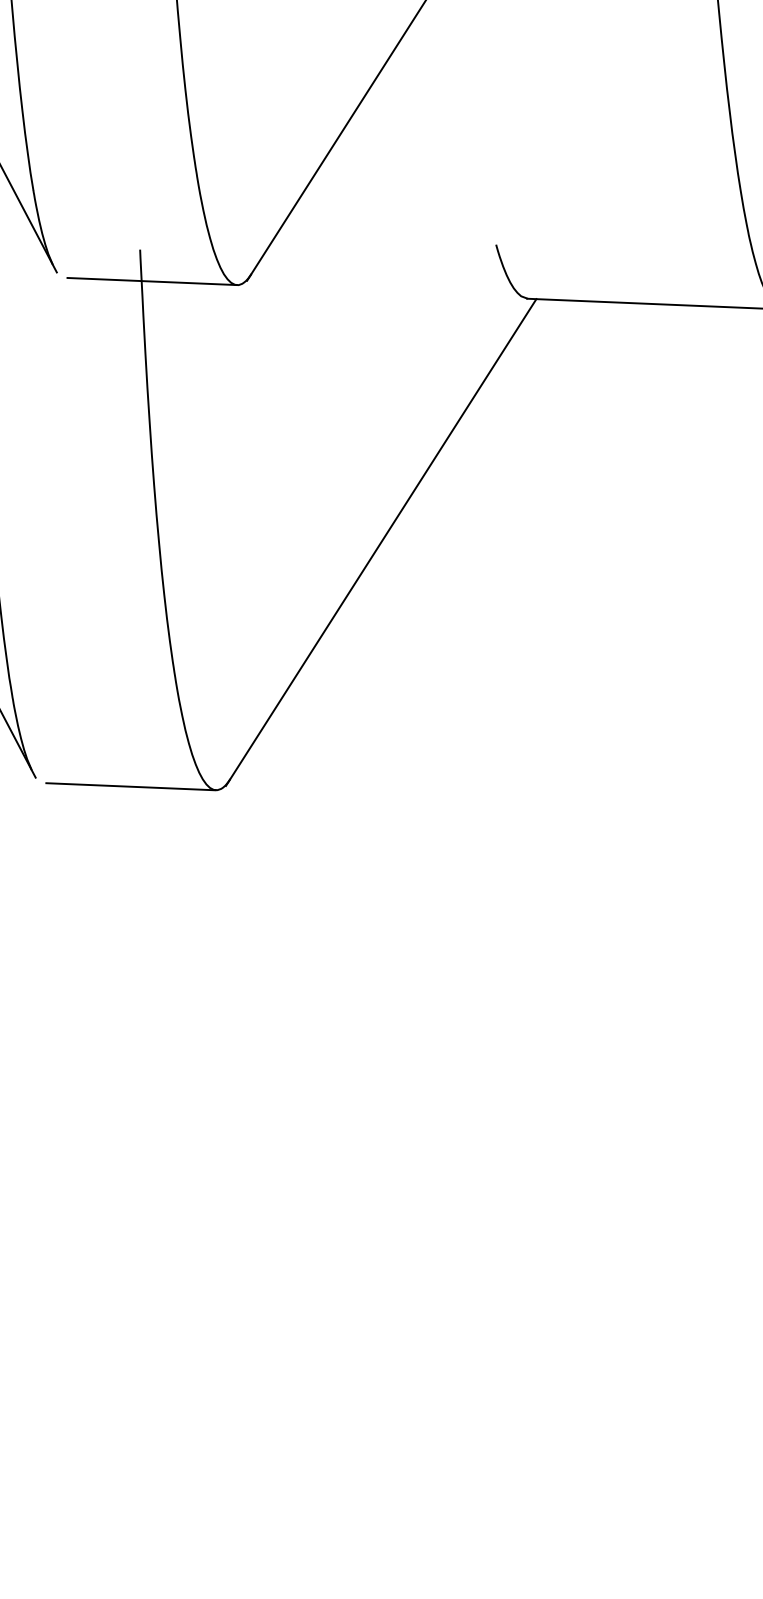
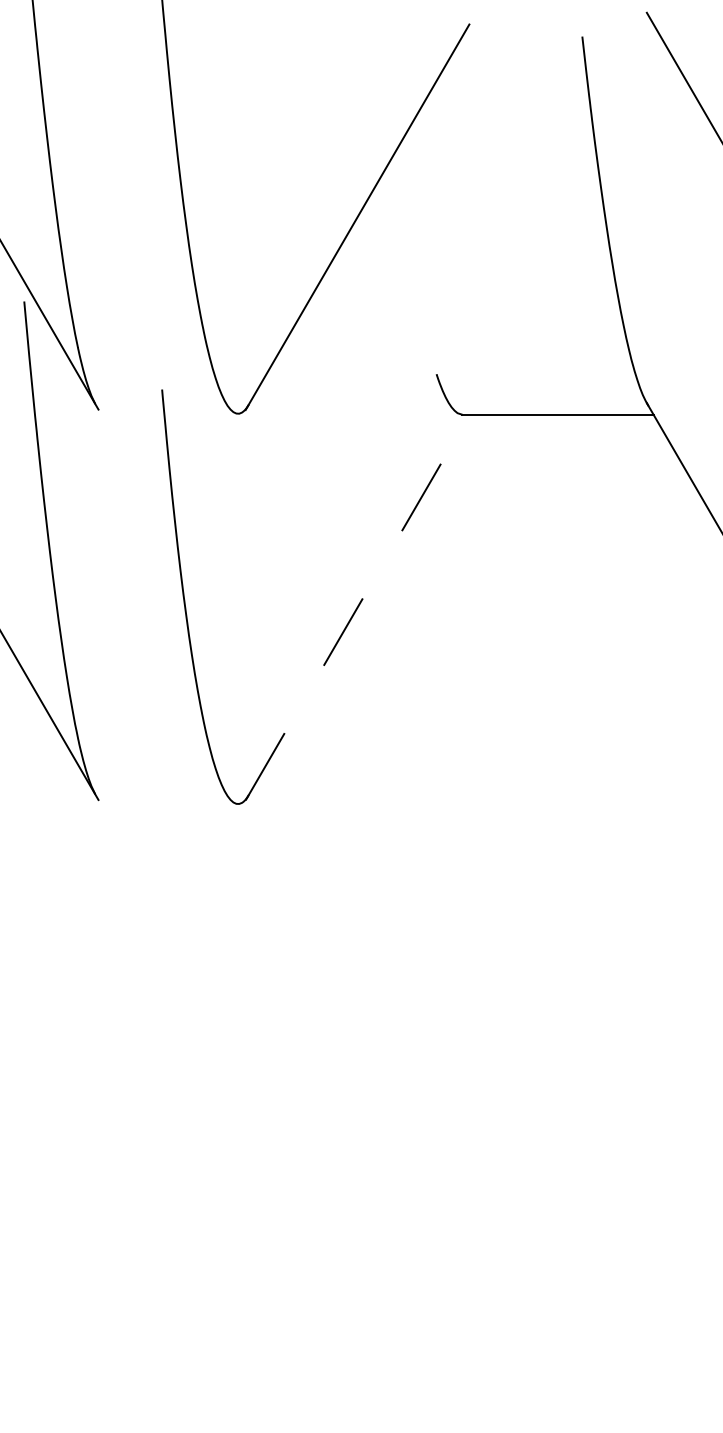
line: (152, 281) -> (172, 413), removed
line: (381, 542) -> (357, 607), solid -> dashed
line: (131, 787) -> (172, 804), removed

